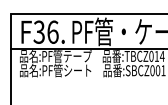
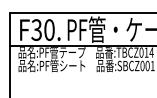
text: (52, 31) -> (49, 29), F36. -> F30.

